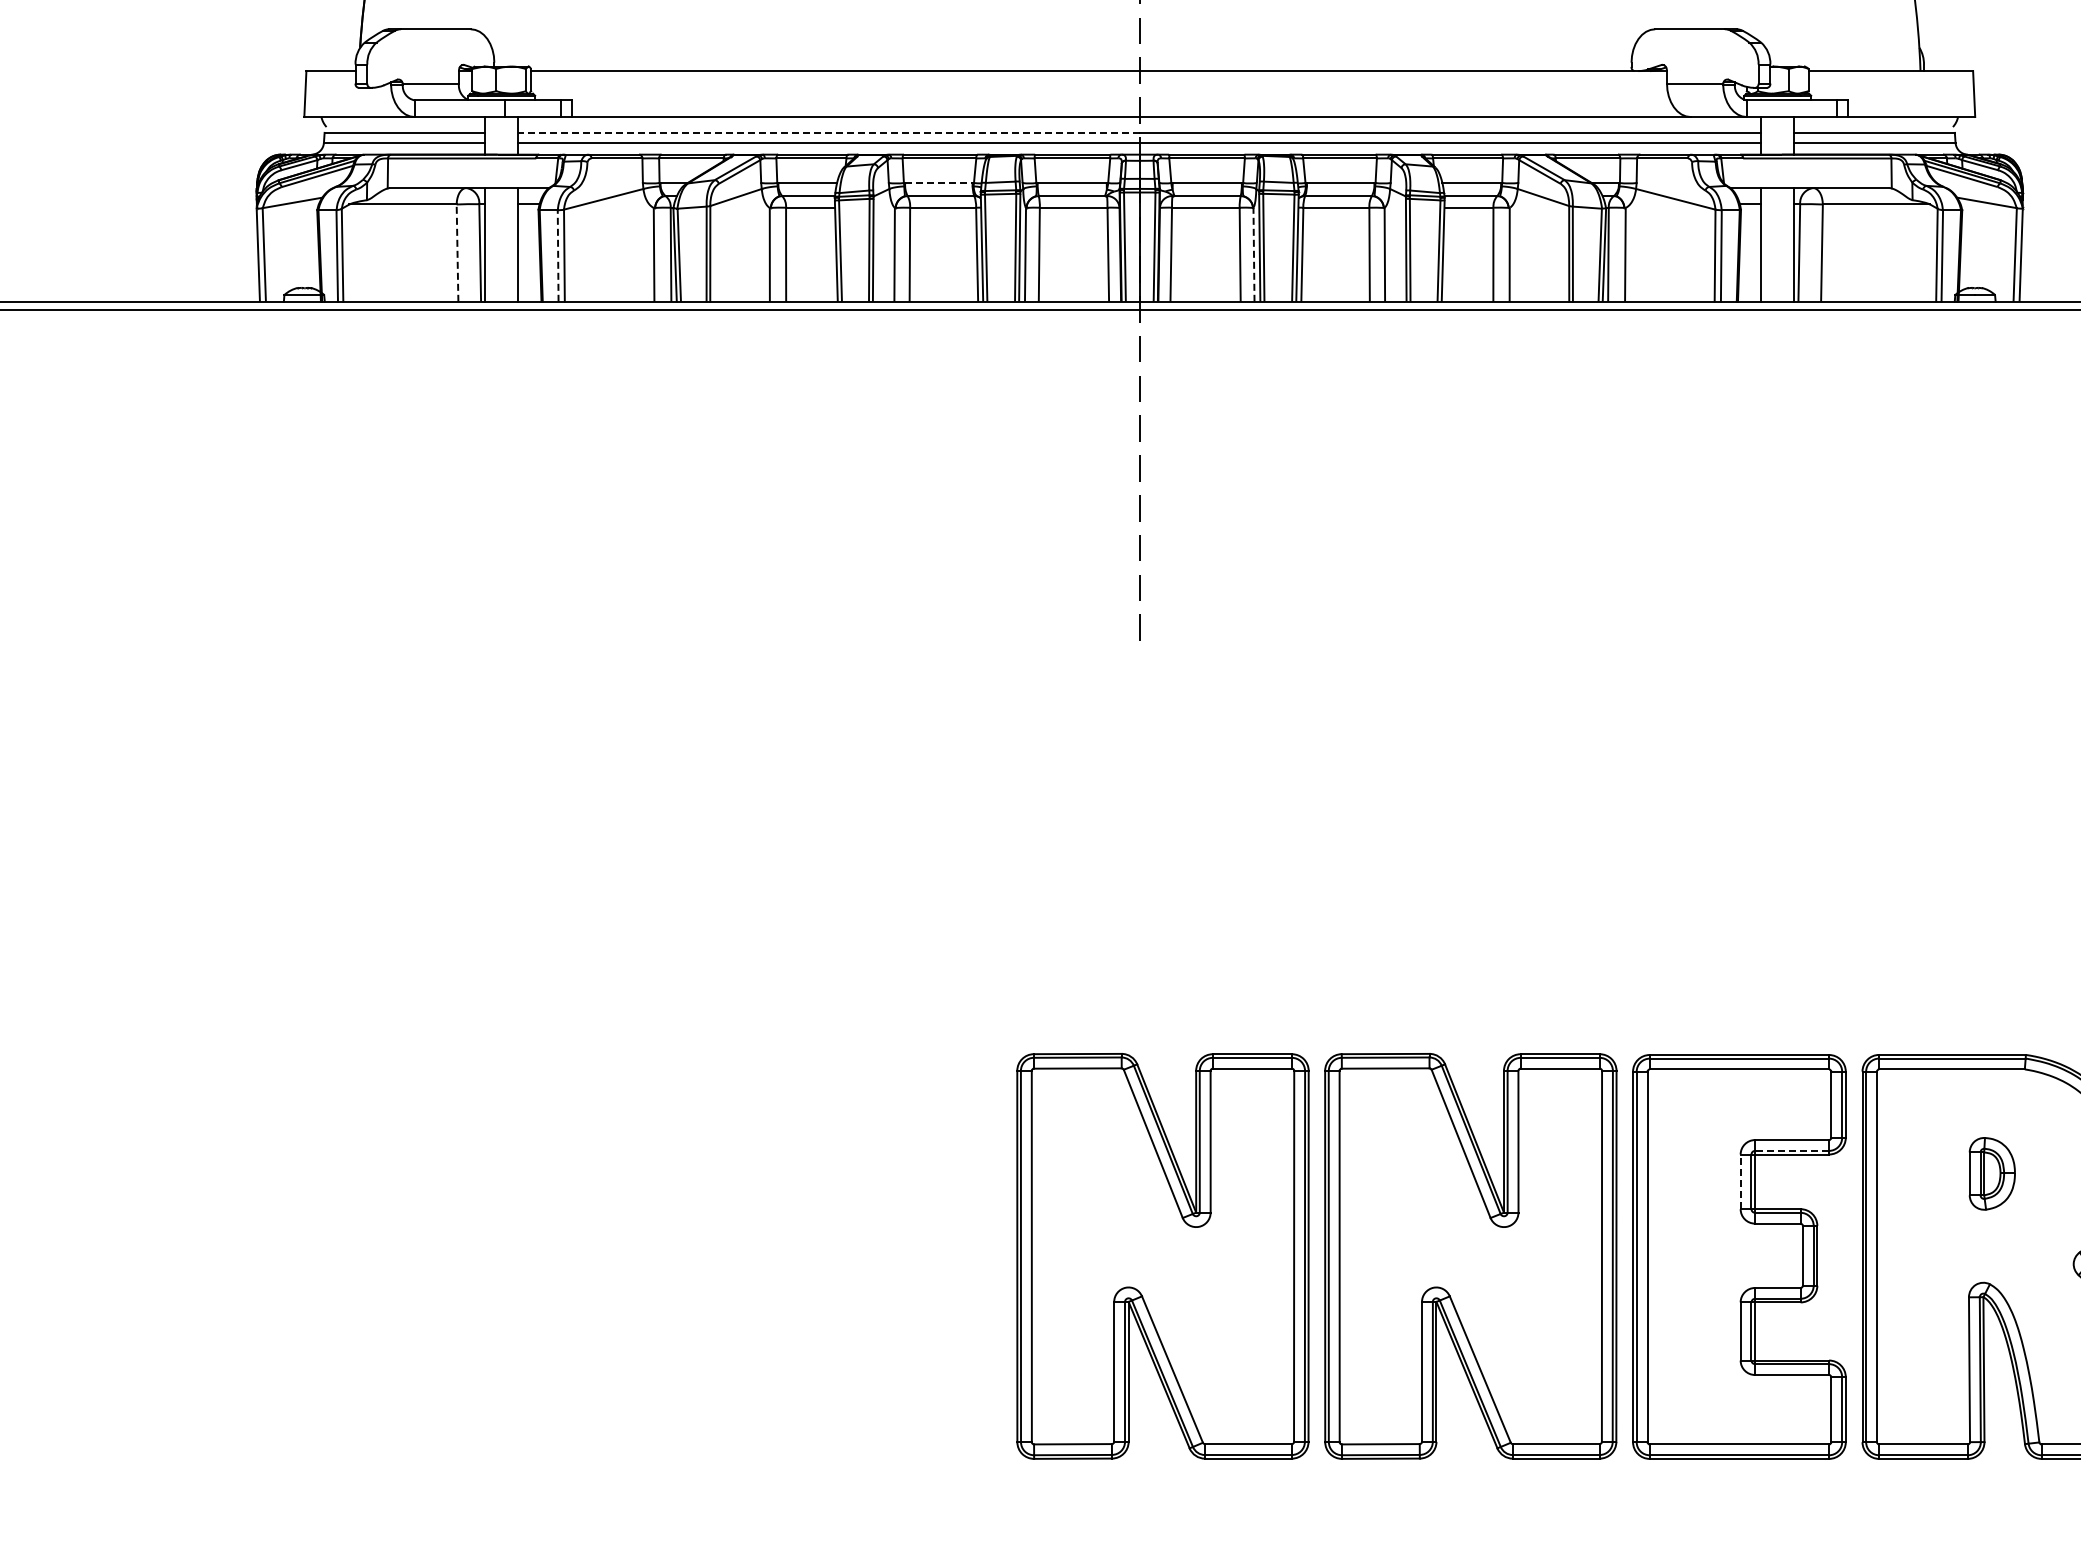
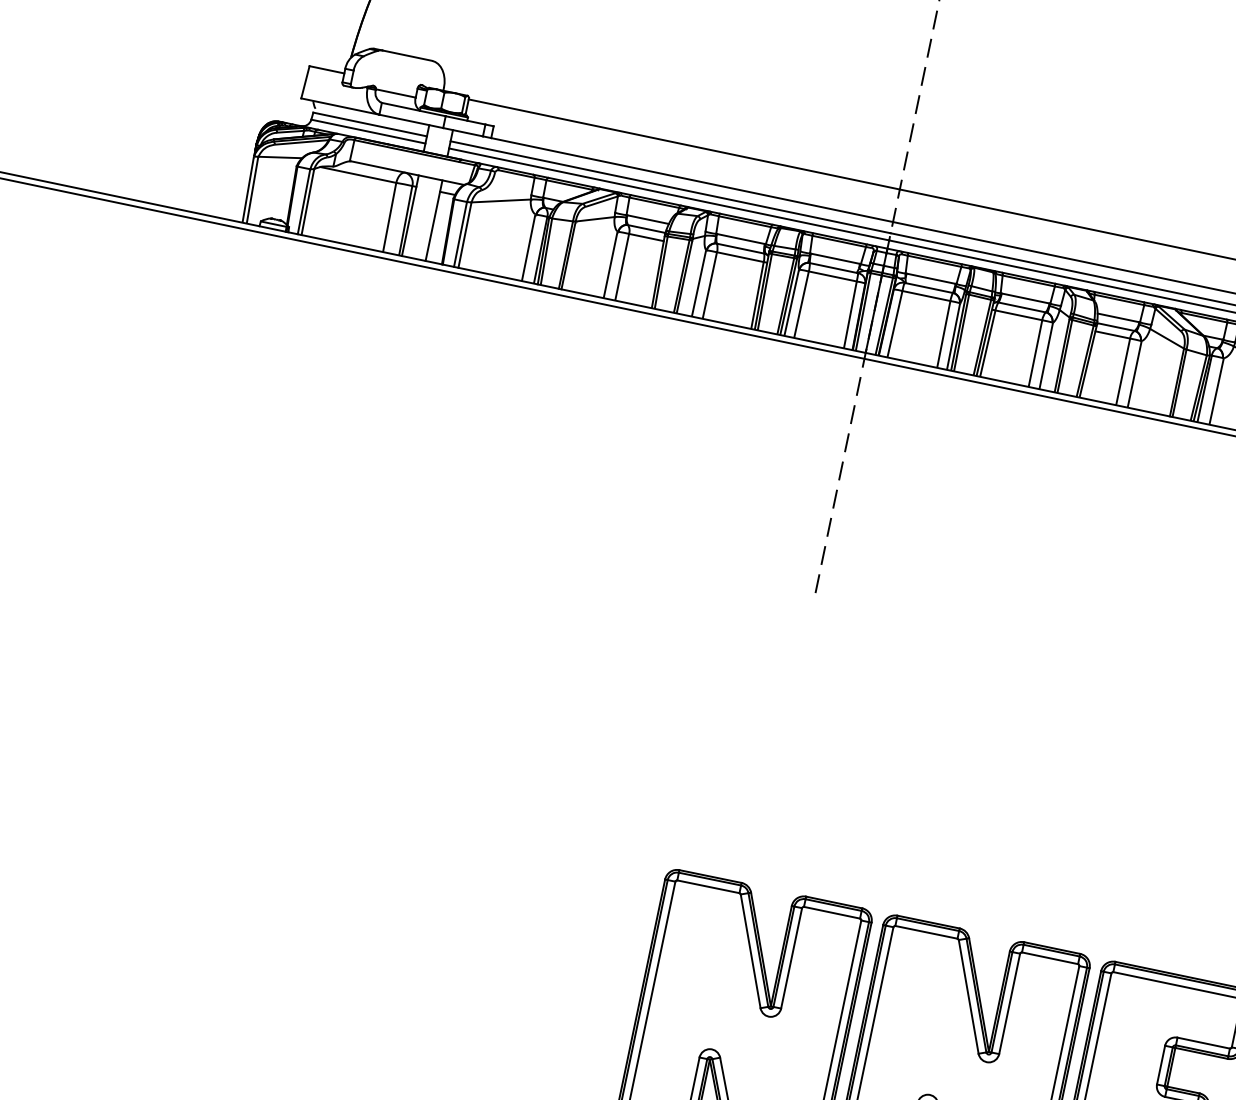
line: (829, 132) -> (671, 187), dashed -> solid
line: (938, 183) -> (740, 239), dashed -> solid
line: (457, 253) -> (389, 217), dashed -> solid
line: (1253, 254) -> (953, 336), dashed -> solid
line: (558, 256) -> (460, 234), dashed -> solid
line: (1792, 1150) -> (1202, 1050), dashed -> solid
line: (1740, 1181) -> (1161, 1064), dashed -> solid

